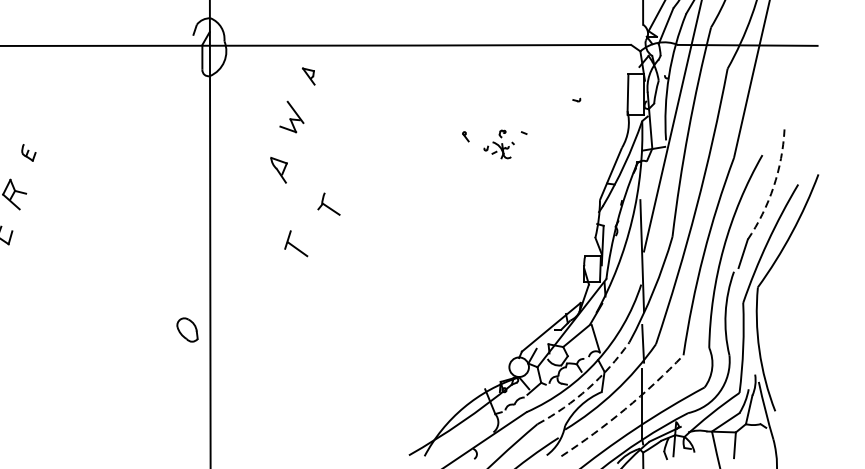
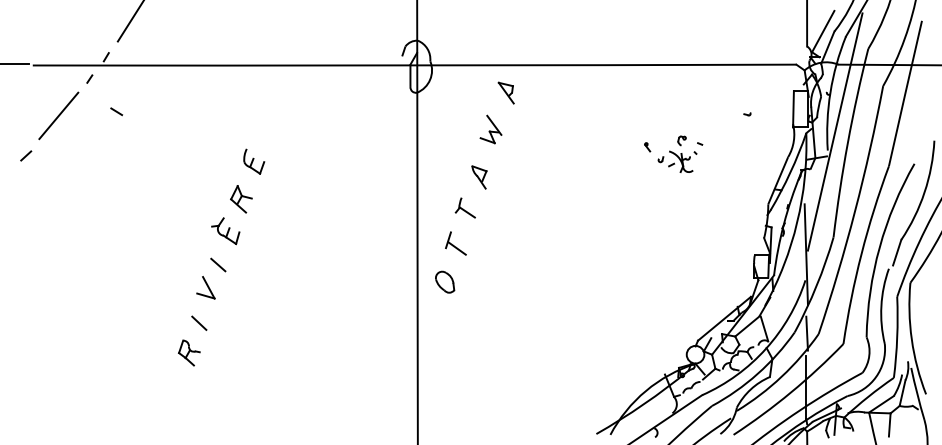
part: (307, 75) -> (505, 92), size x1.43
part: (499, 143) -> (677, 153), size x1.43
part: (29, 152) -> (254, 161), size x1.67
arc: (773, 187) -> (924, 192), dashed -> solid
part: (327, 203) -> (464, 207), moved
part: (295, 243) -> (455, 243), moved
part: (187, 329) -> (445, 281), moved
arc: (587, 388) -> (757, 373), dashed -> solid
arc: (625, 409) -> (791, 392), dashed -> solid

